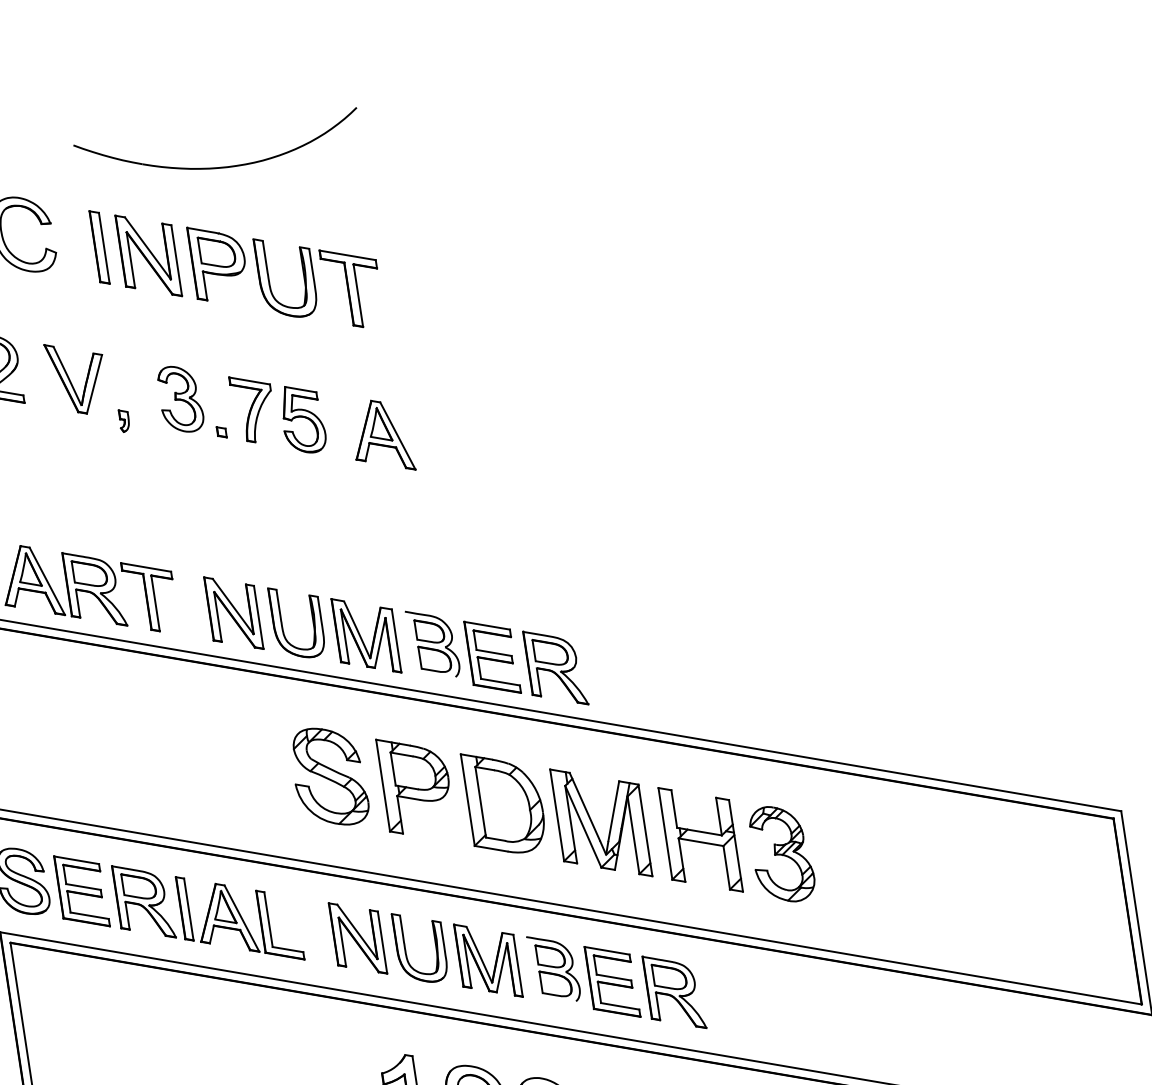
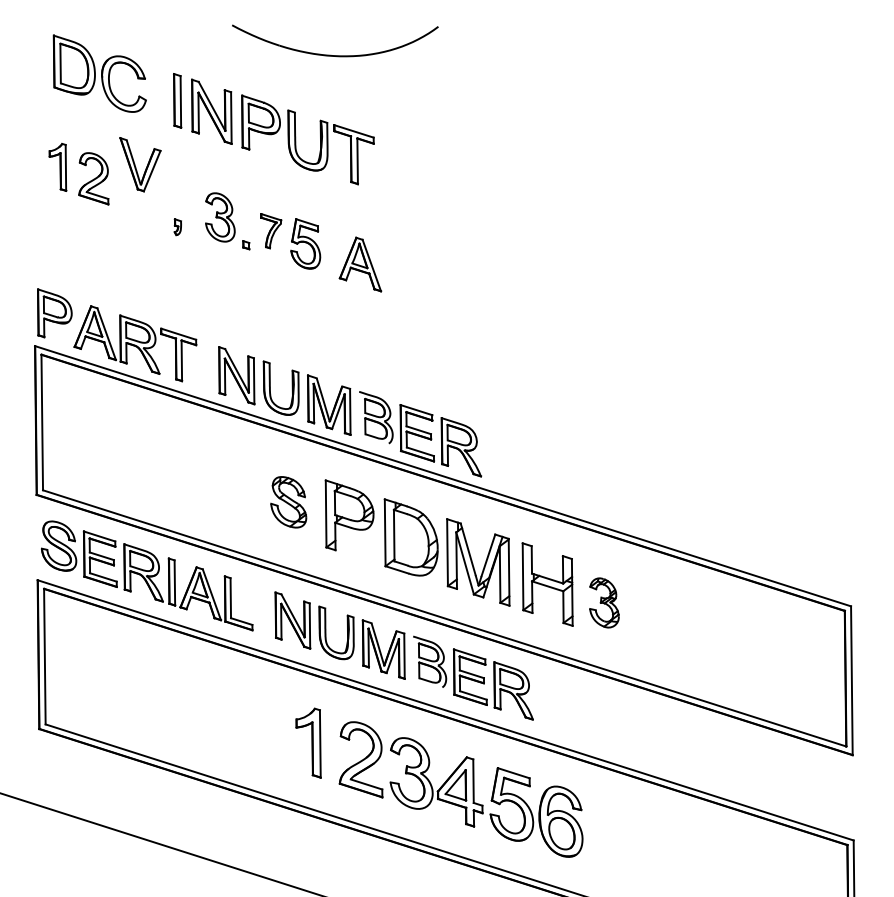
part: (214, 166) -> (330, 54), moved
part: (77, 377) -> (140, 164), moved
part: (253, 407) -> (271, 230), size x0.7
part: (329, 777) -> (288, 502), size x0.7
part: (782, 853) -> (604, 602), size x0.7

